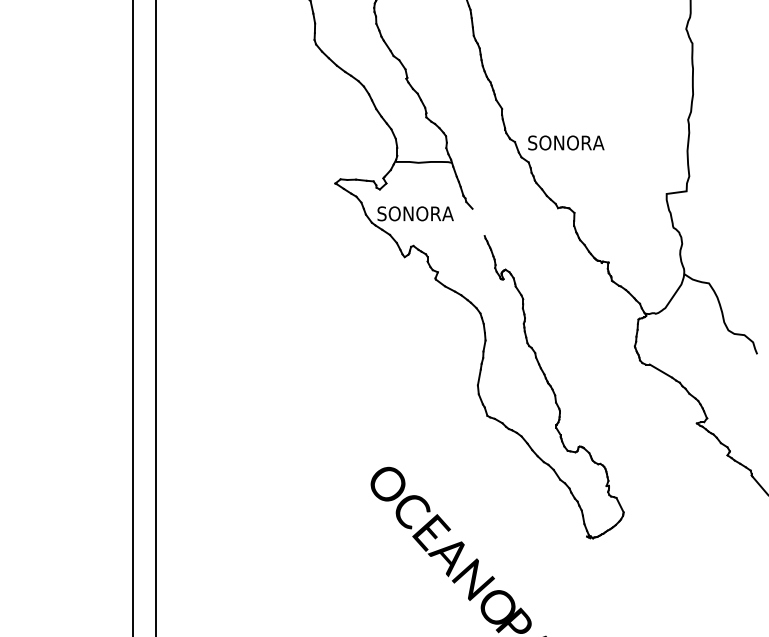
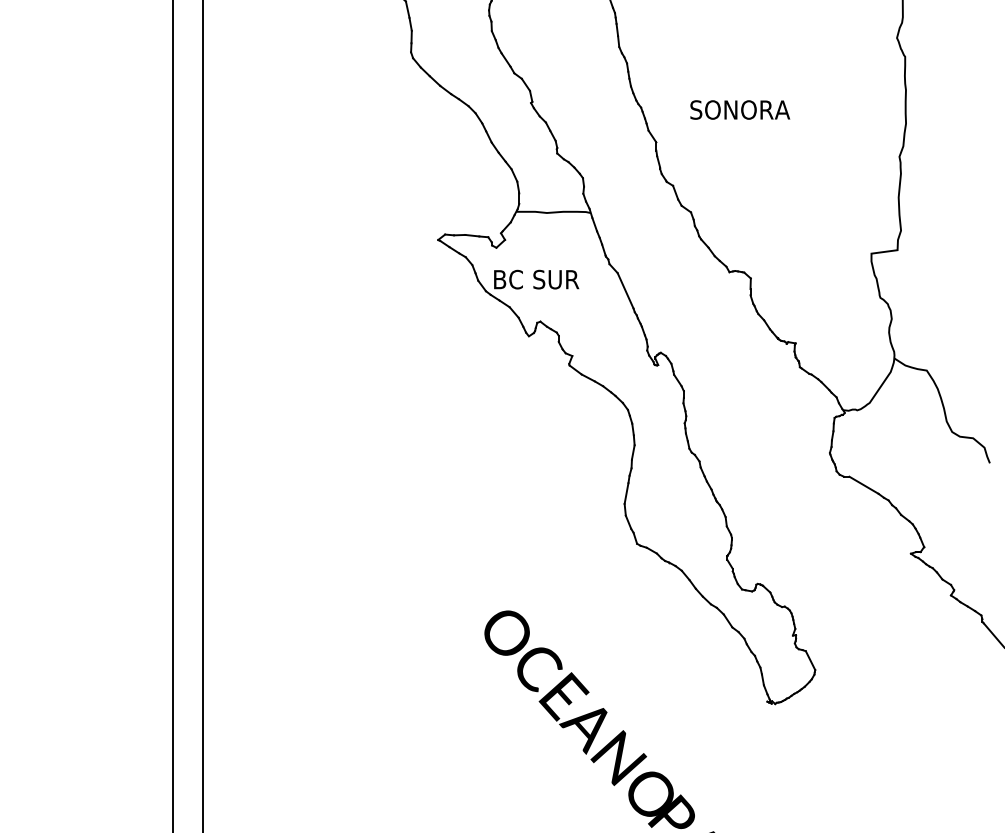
text: (566, 142) -> (740, 109), moved
text: (415, 213) -> (543, 279), SONORA -> BC SUR
line: (478, 222) -> (625, 290), added

